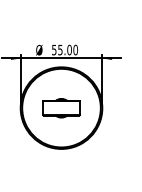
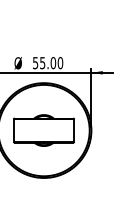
part: (61, 108) -> (43, 130), size x1.43

